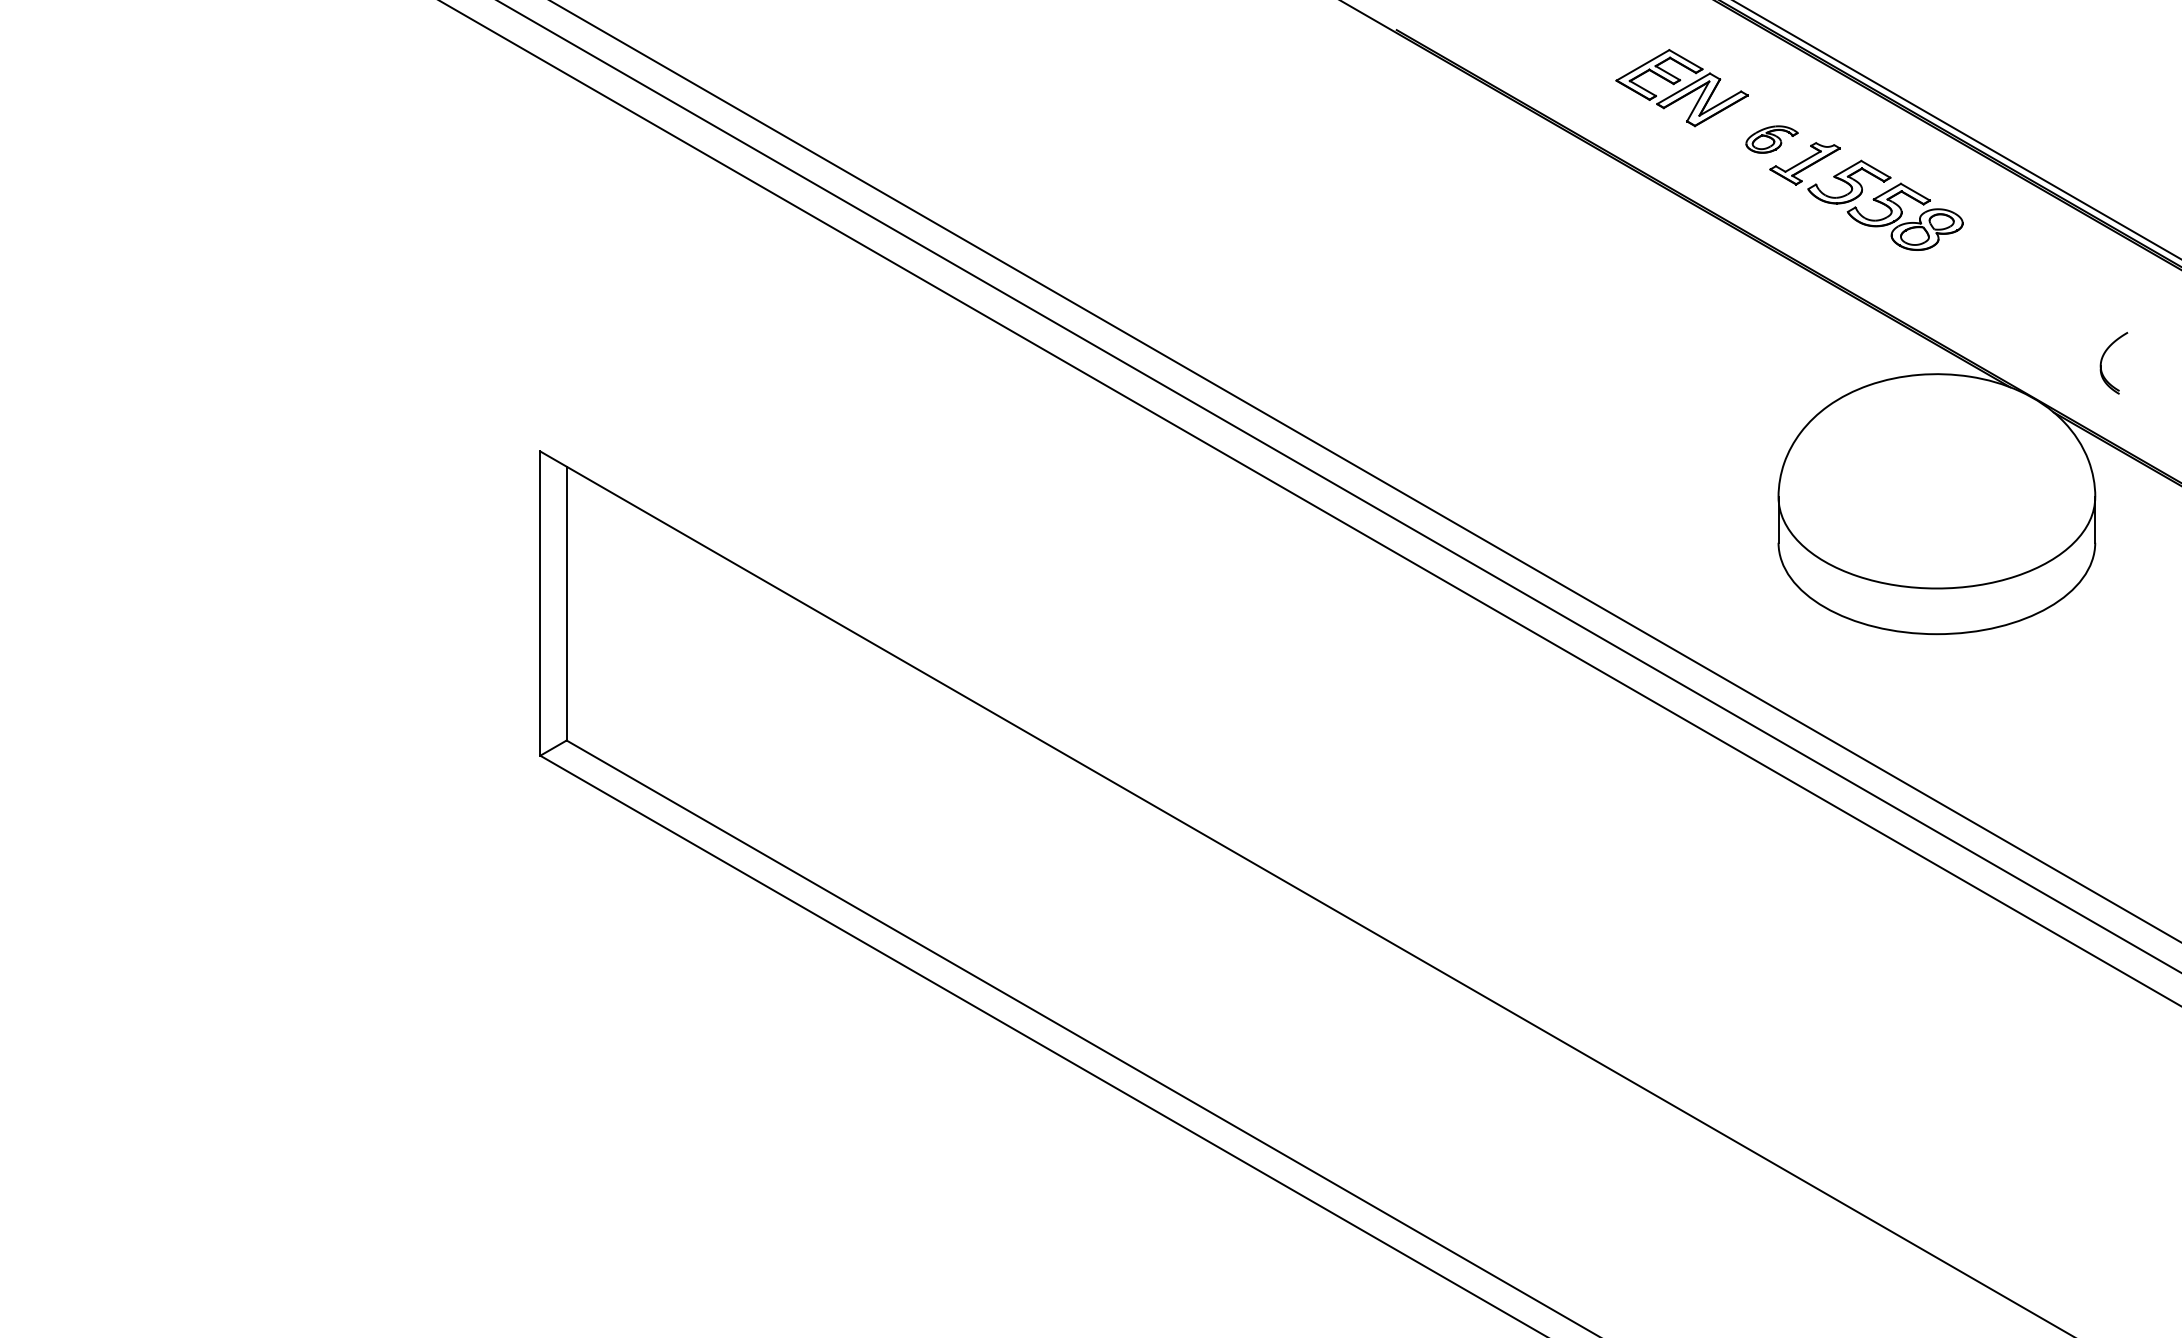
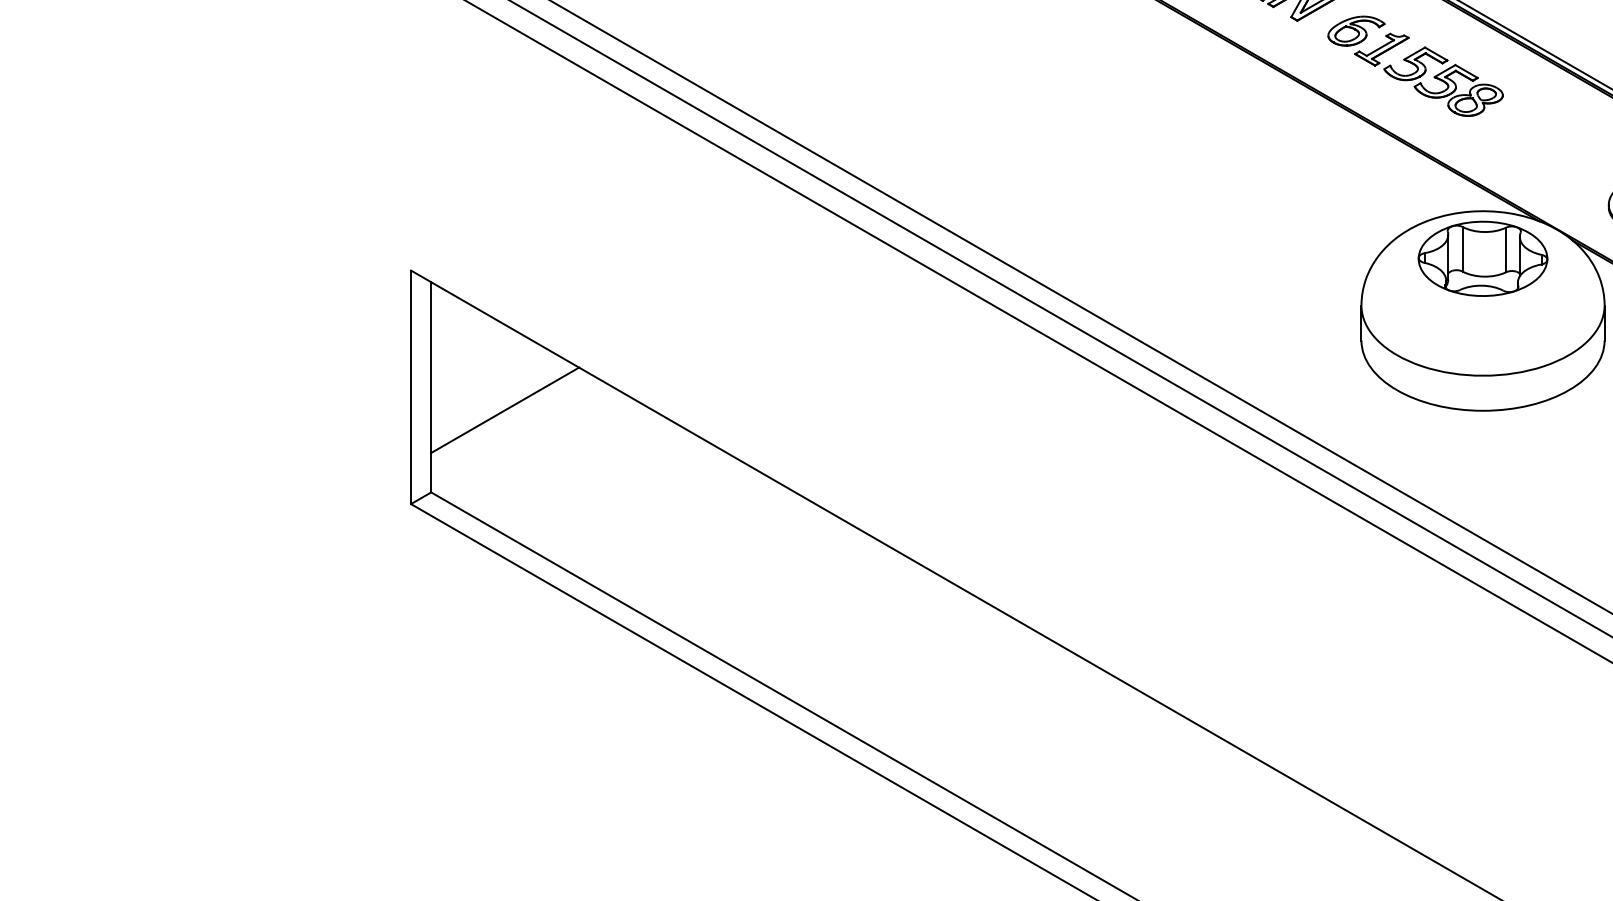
part: (1771, 139) -> (1356, 31), size x1.43
part: (1936, 436) -> (1482, 259), added
line: (662, 633) -> (504, 410), added

